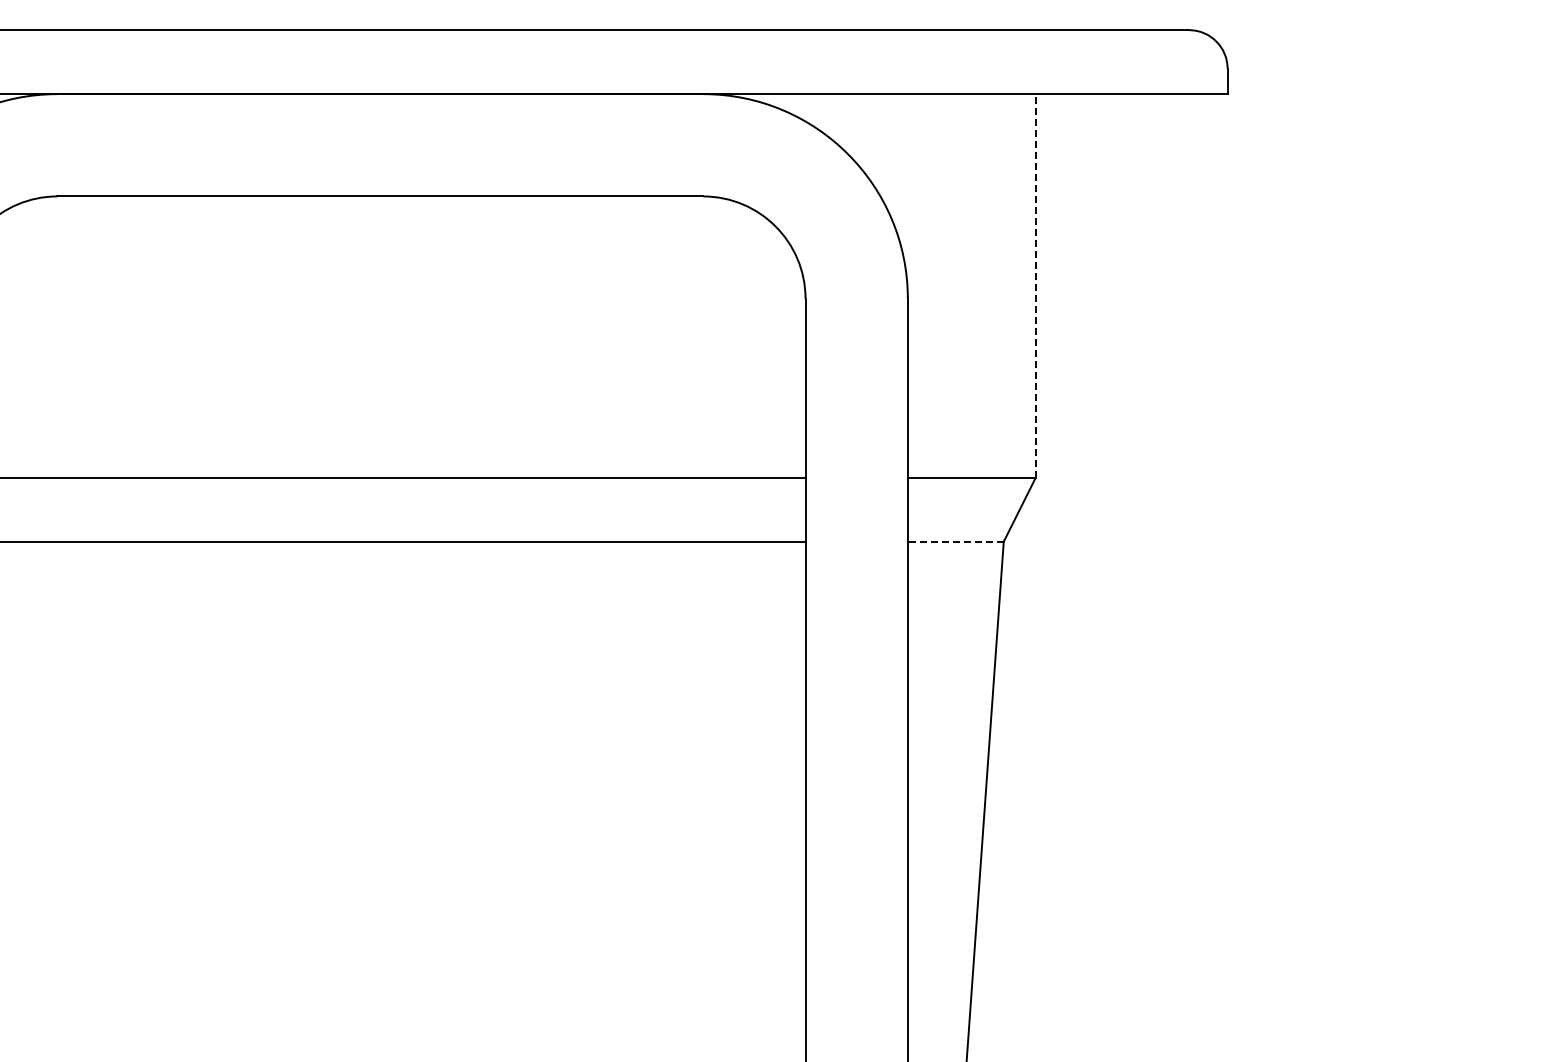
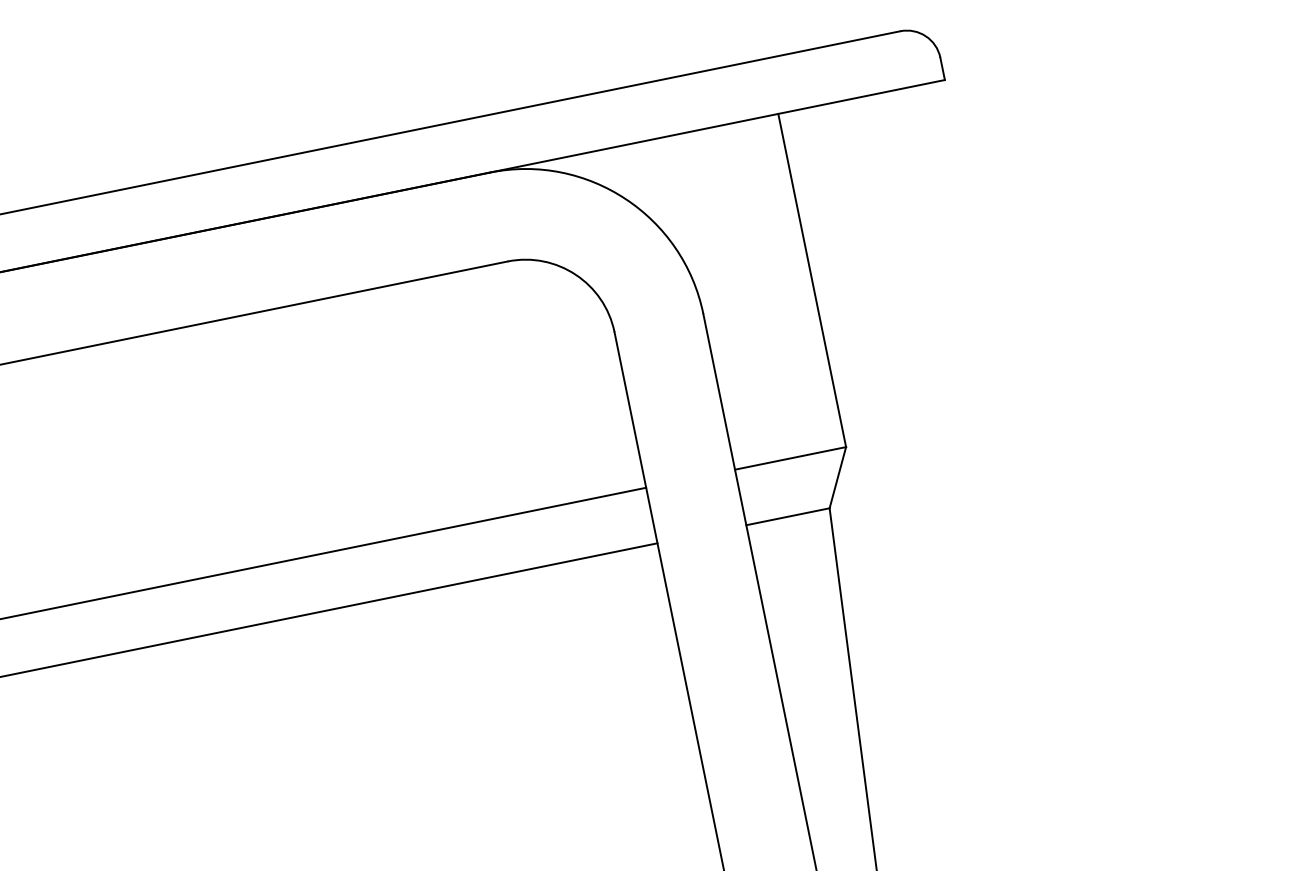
line: (1035, 285) -> (811, 280), dashed -> solid
line: (955, 541) -> (787, 516), dashed -> solid

